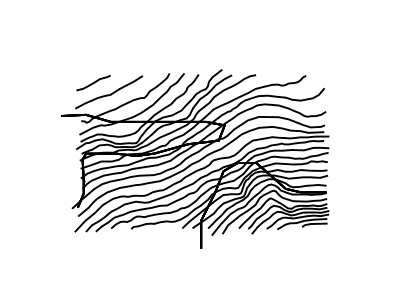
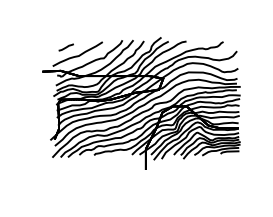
part: (93, 83) -> (66, 47), size x0.6

